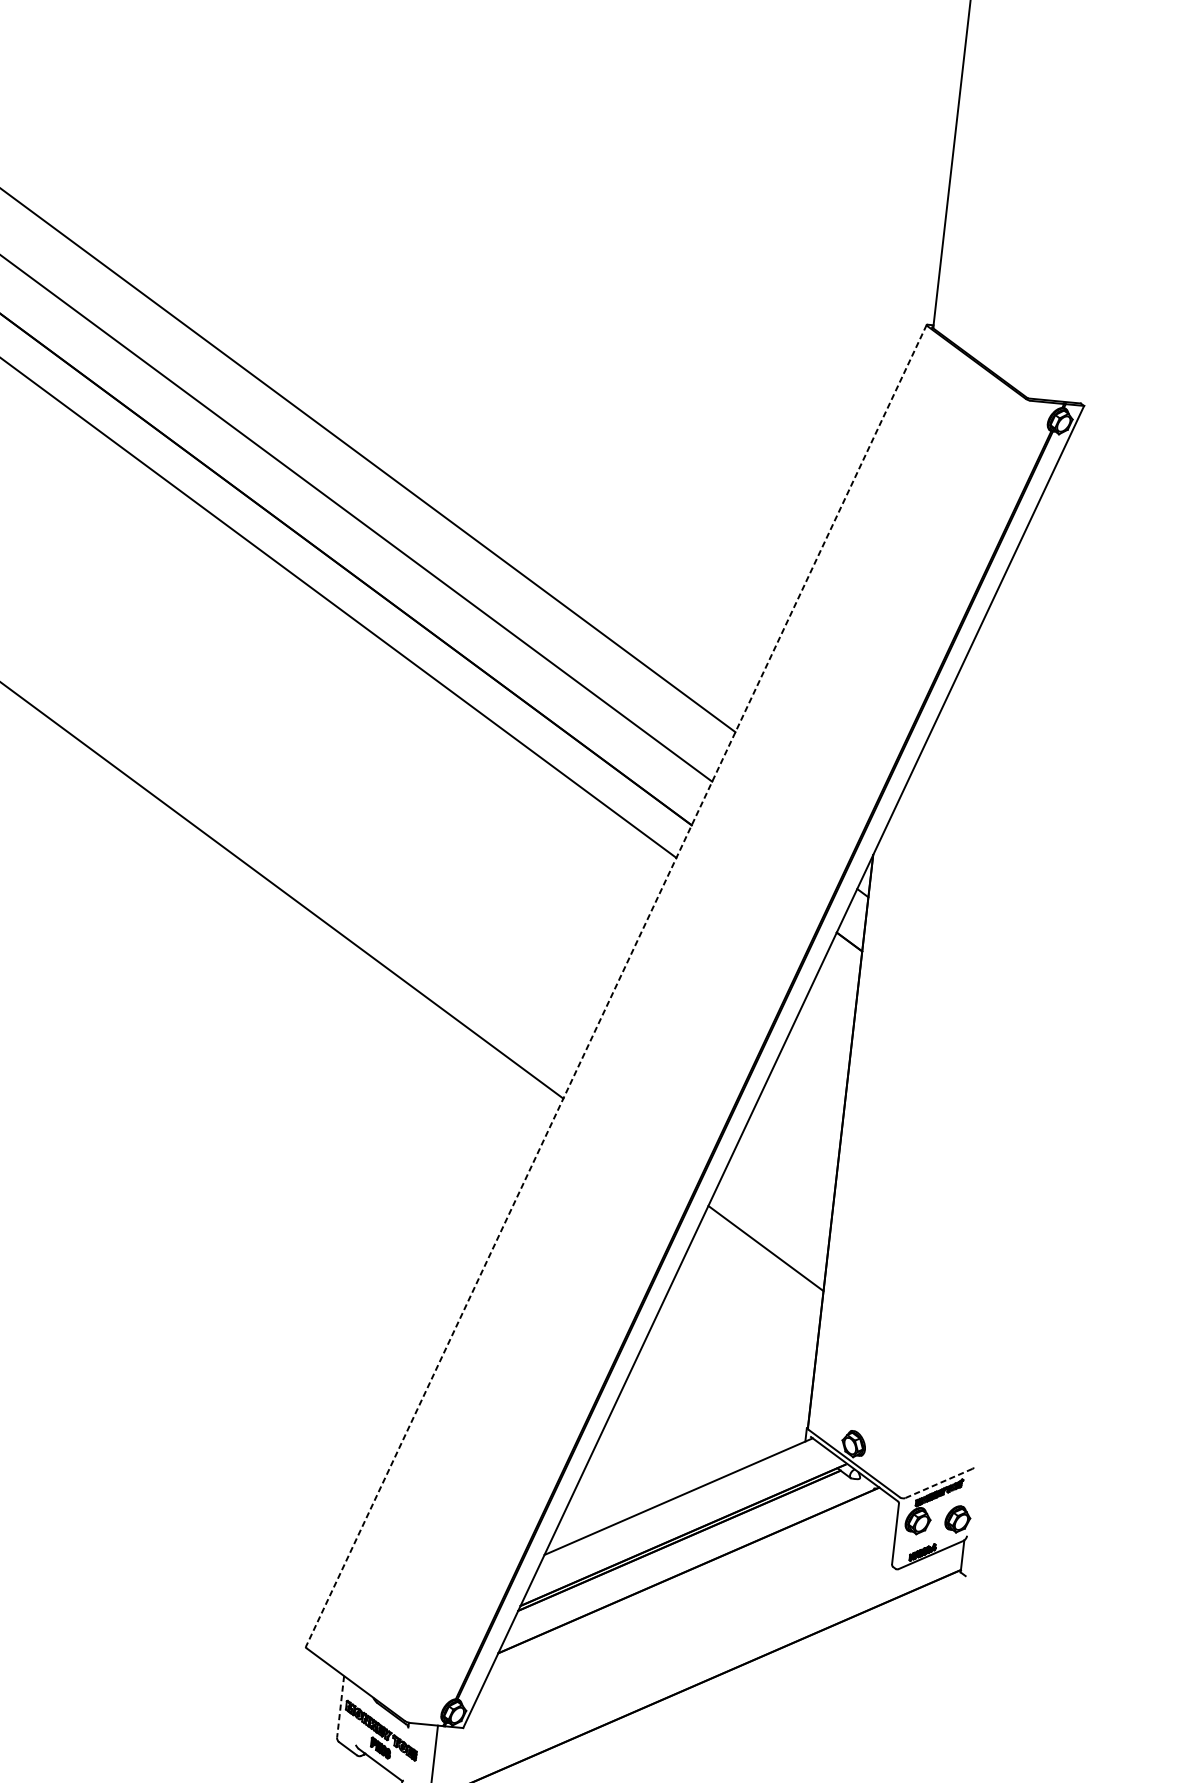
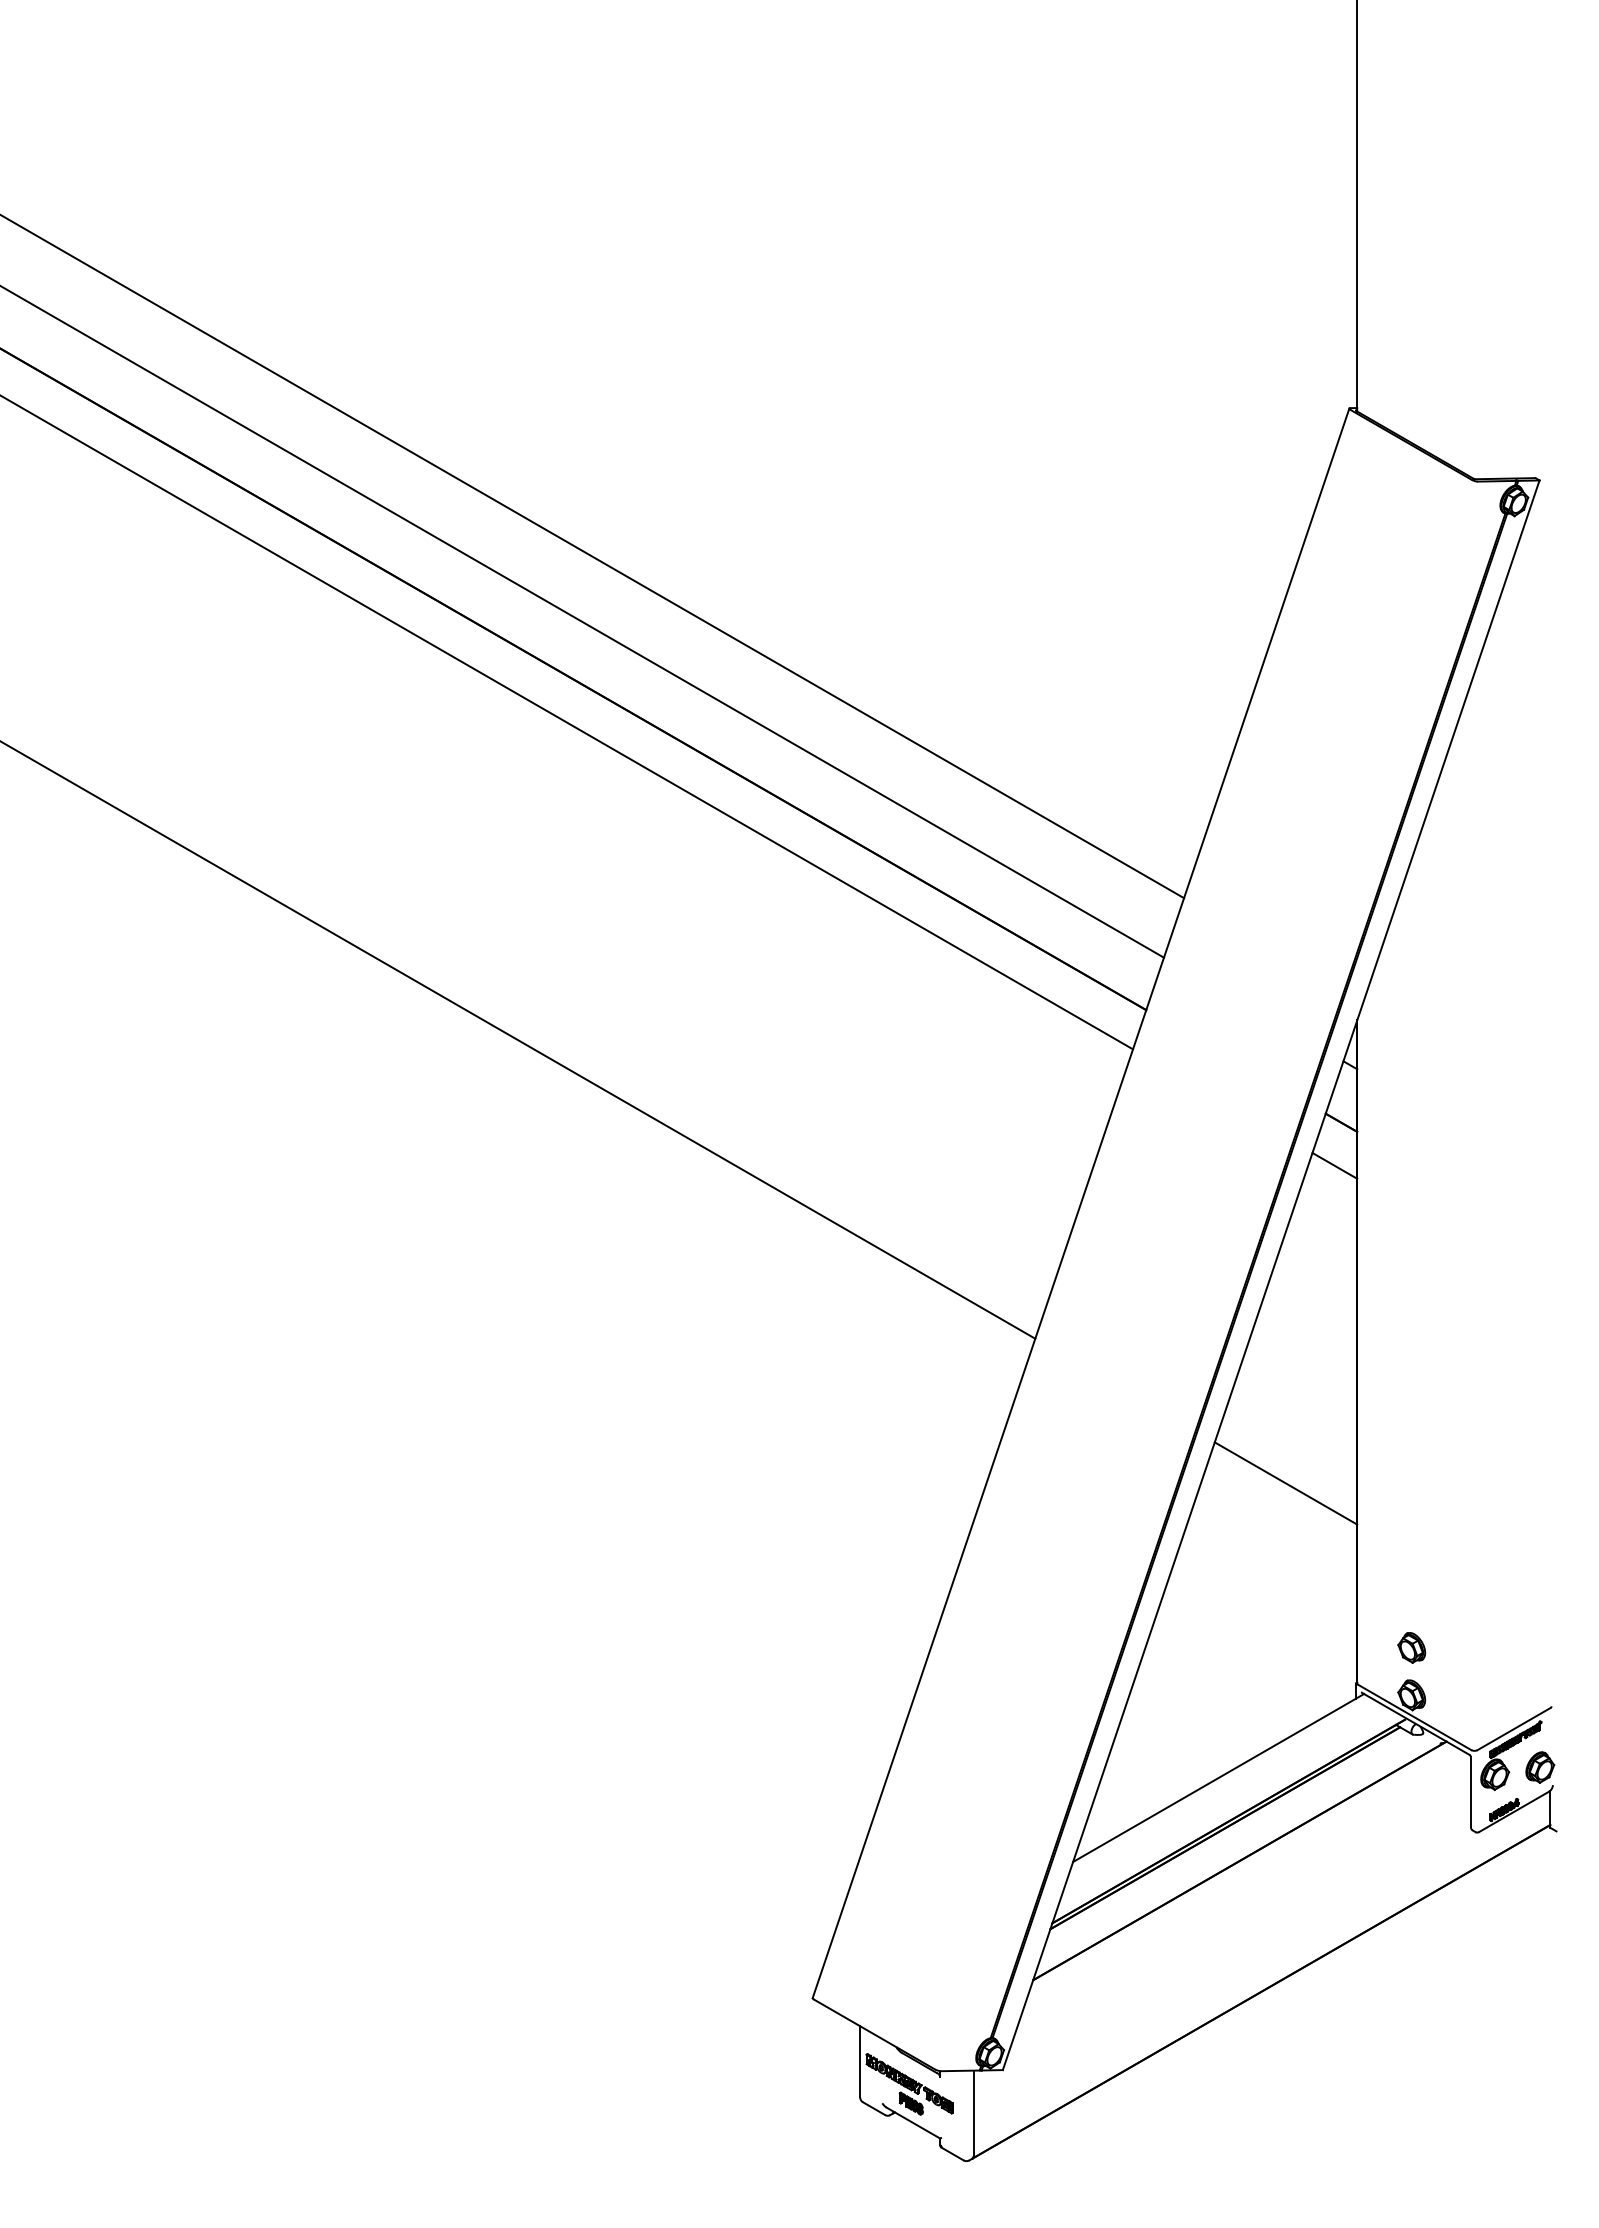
line: (839, 978) -> (1334, 1165), added
line: (616, 986) -> (1081, 1203), dashed -> solid
part: (858, 1402) -> (1411, 1647), added
line: (938, 1483) -> (1513, 1729), dashed -> solid
line: (340, 1706) -> (860, 2061), dashed -> solid

